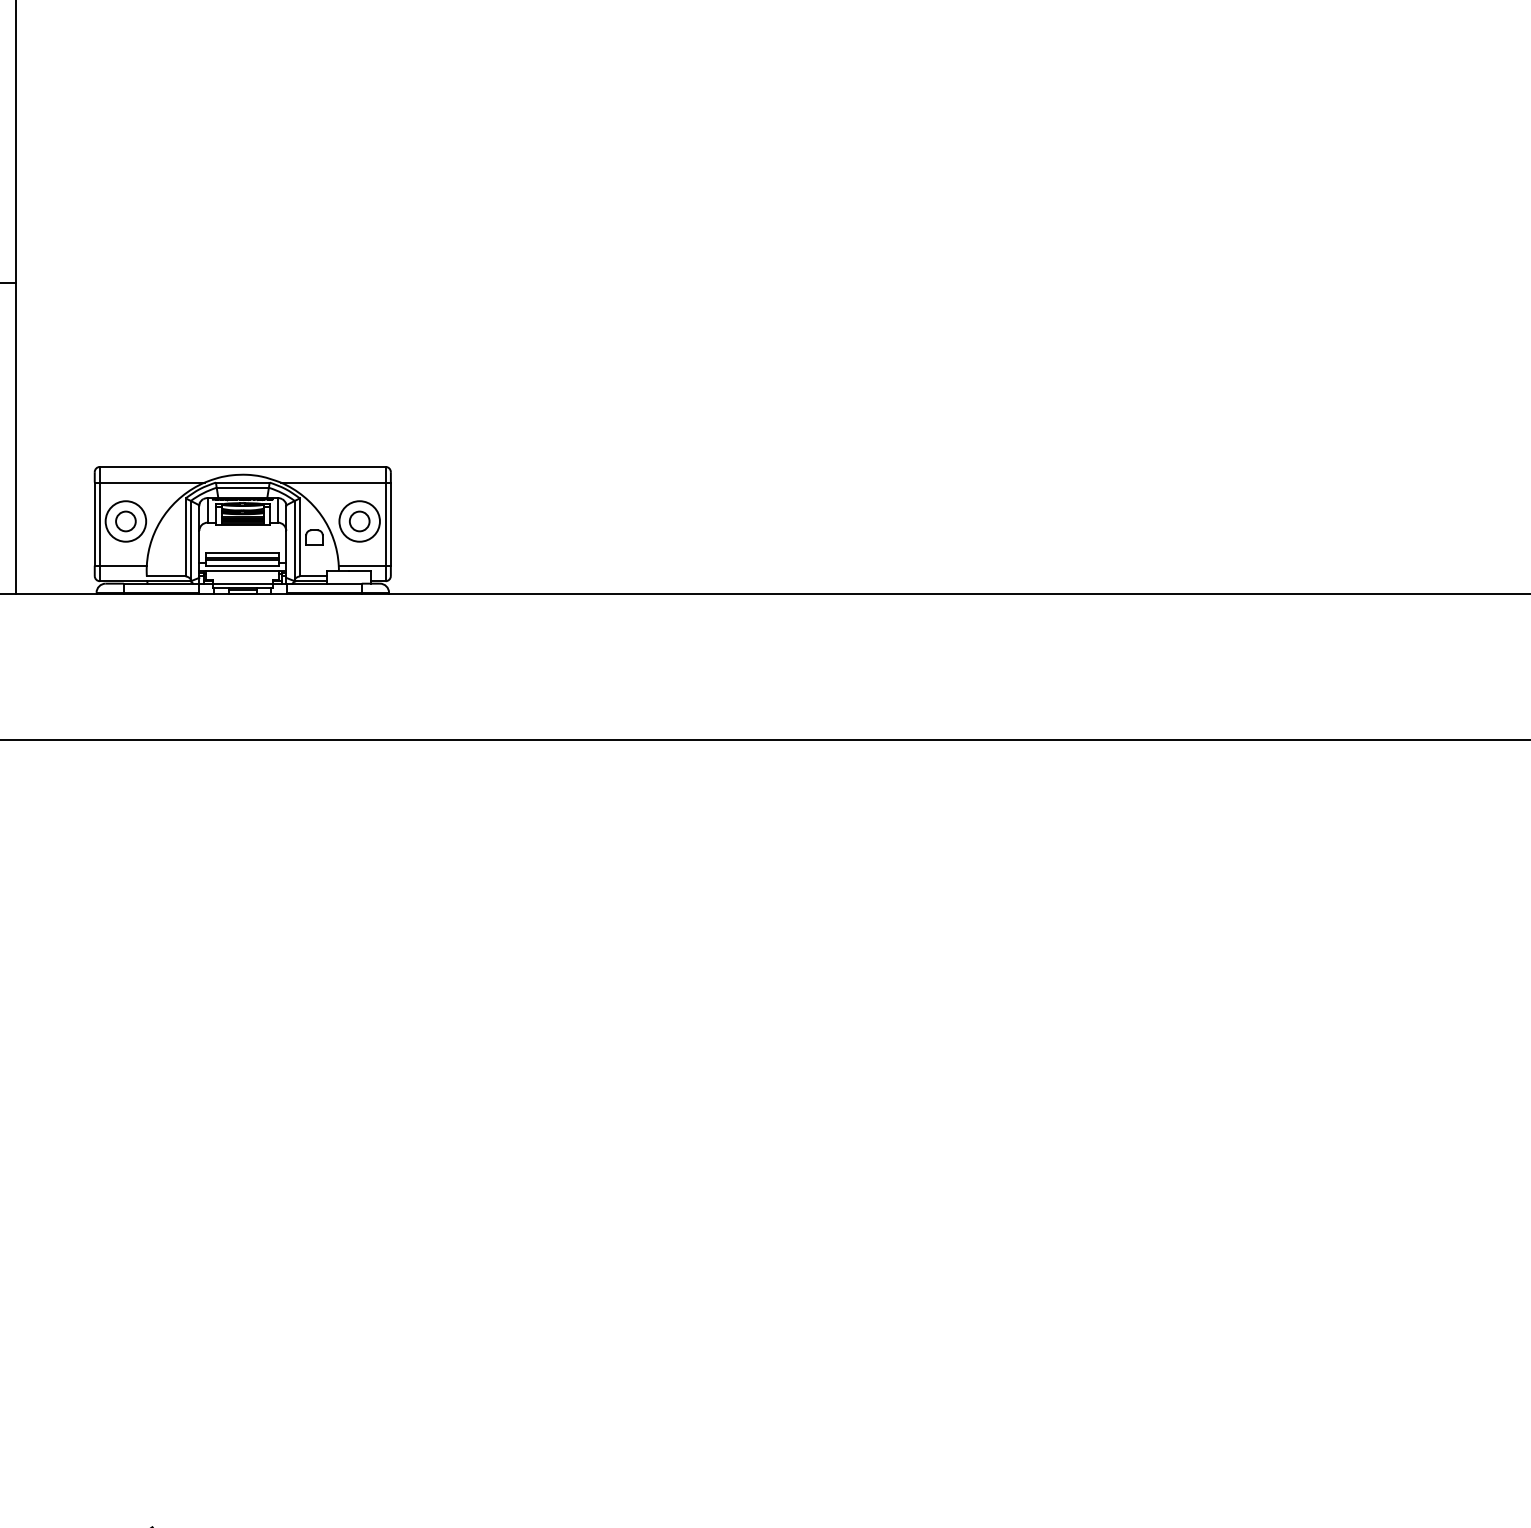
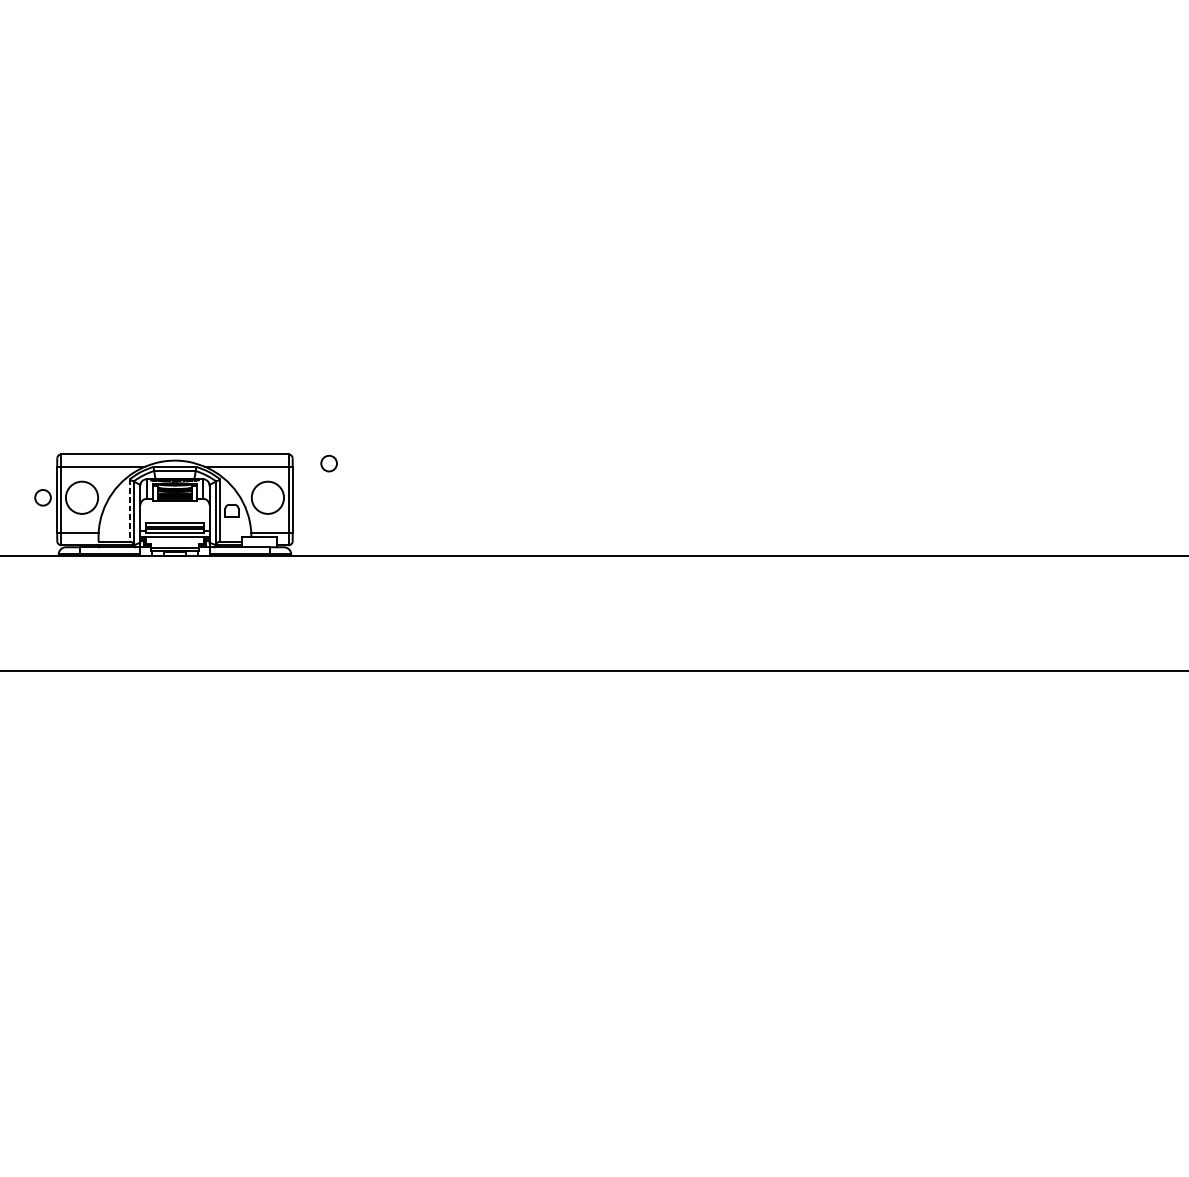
circle: (125, 521) -> (42, 497), moved
circle: (359, 521) -> (328, 463), moved
line: (185, 537) -> (129, 510), solid -> dashed

